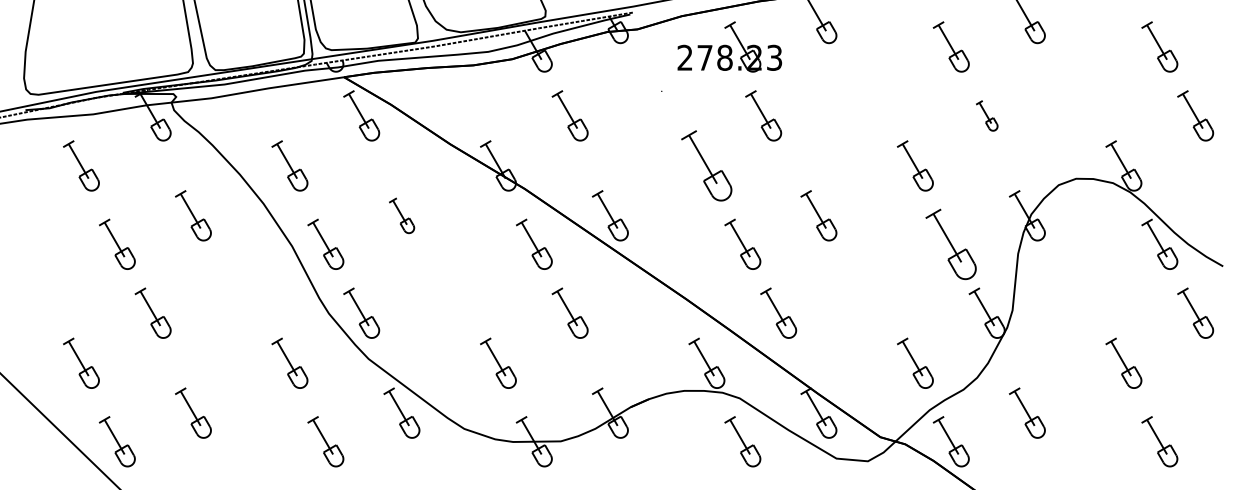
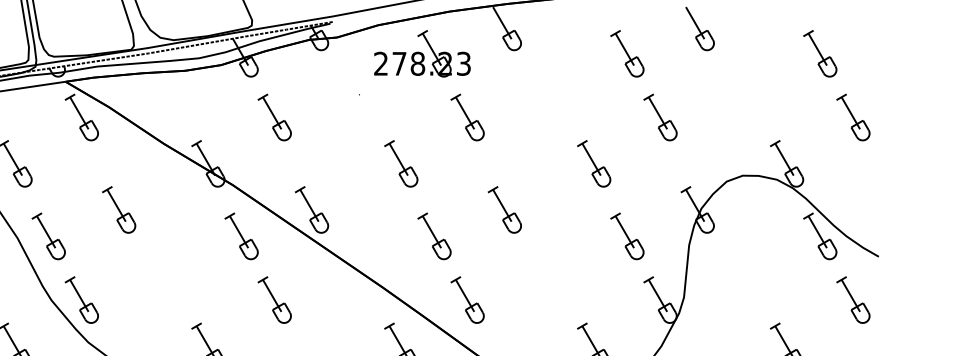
part: (763, 115) -> (467, 117), moved
part: (986, 115) -> (659, 117), size x1.67
part: (706, 165) -> (400, 163), size x0.71
part: (401, 215) -> (118, 209), size x1.43
part: (951, 243) -> (627, 235), size x0.71

